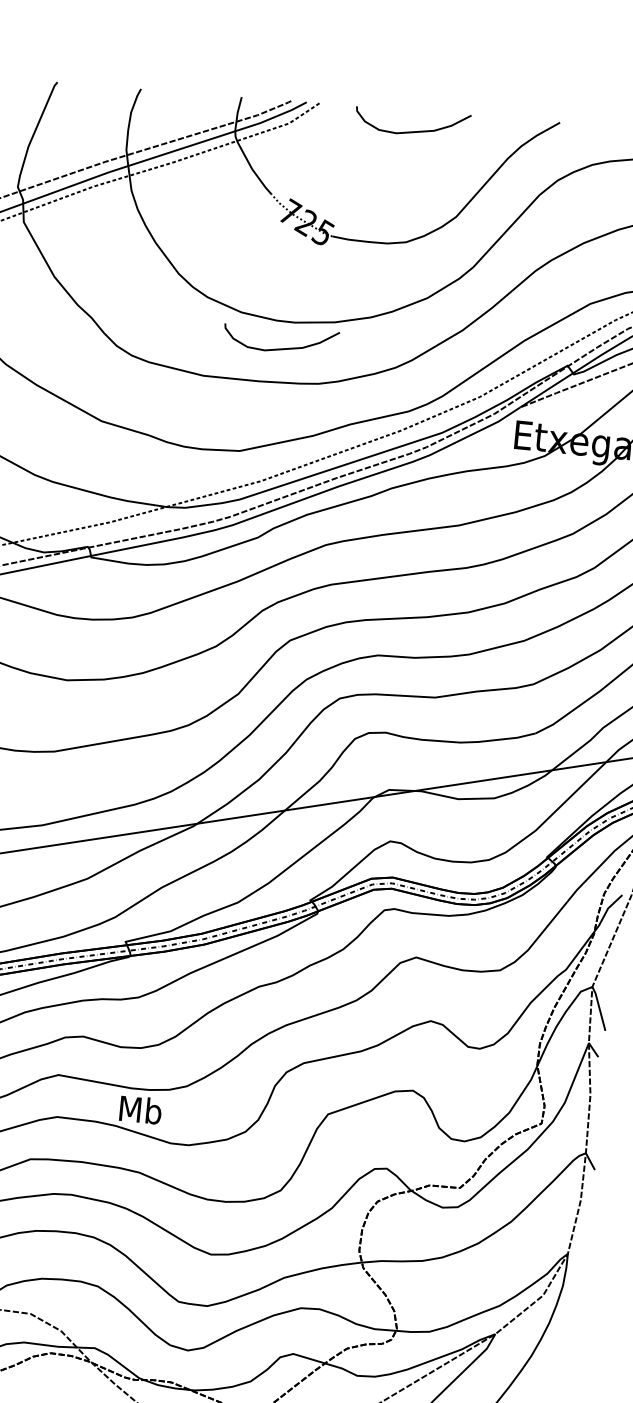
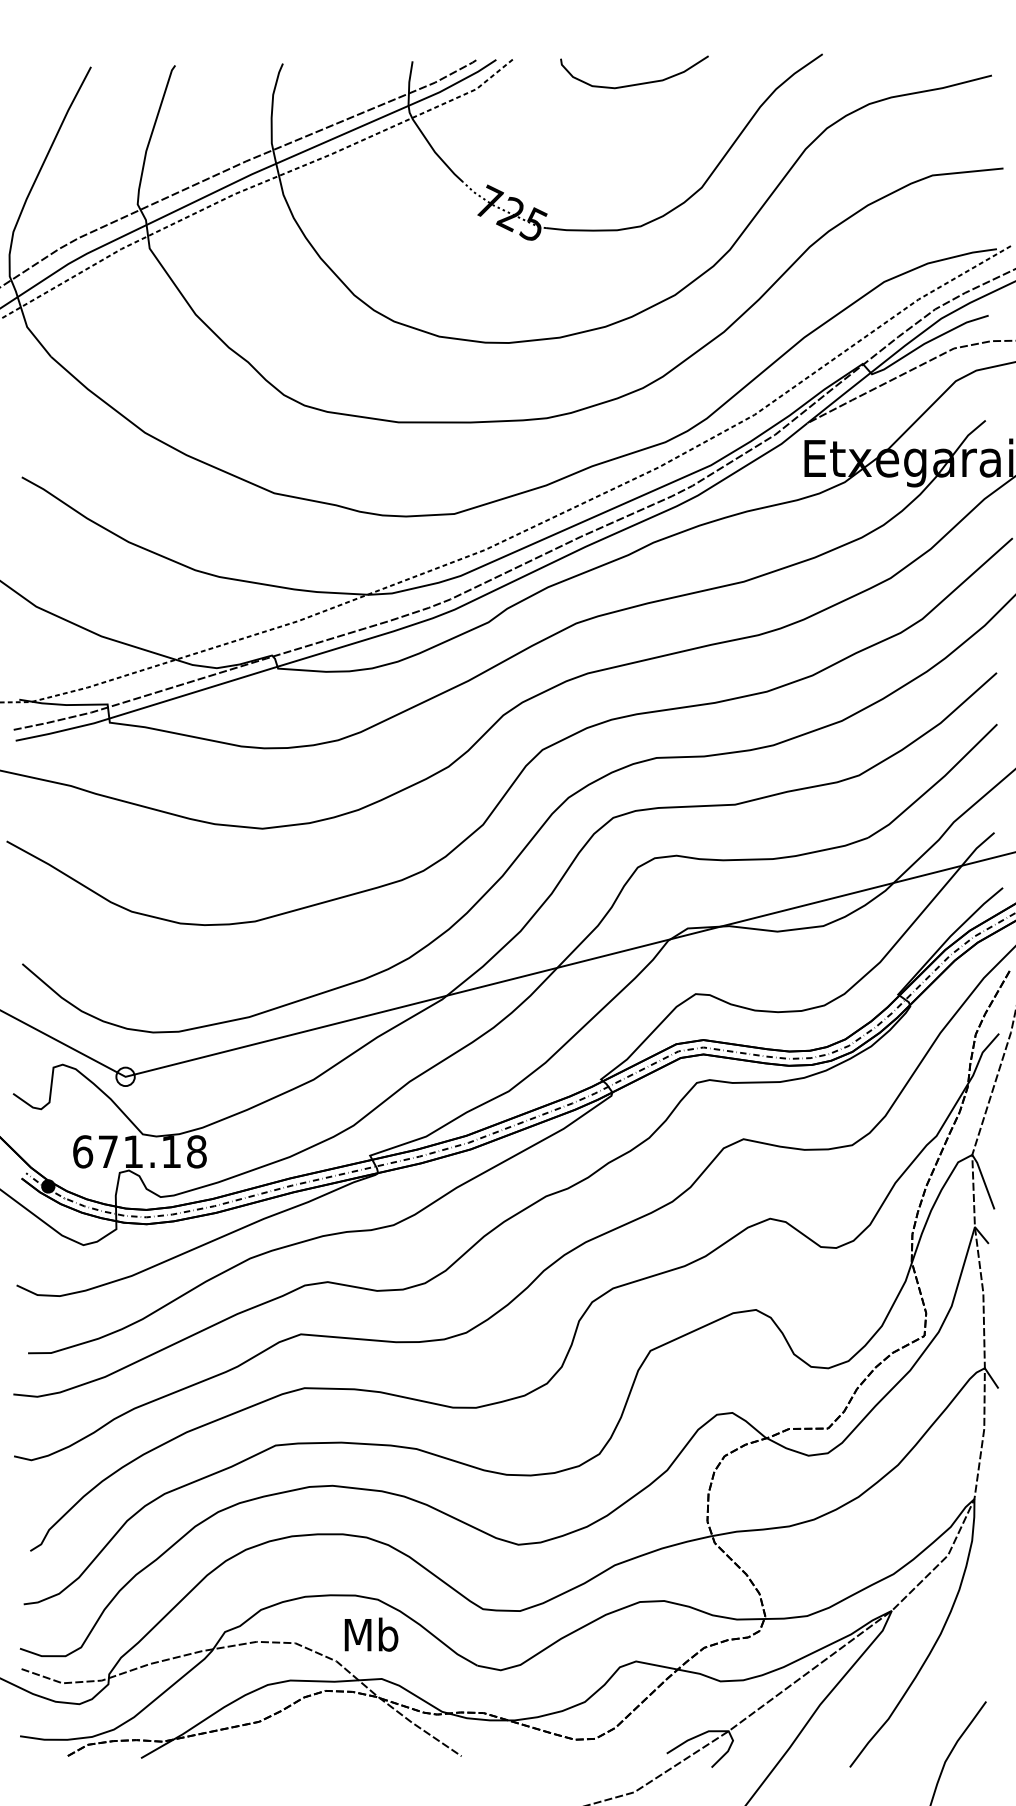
curve: (281, 348) -> (495, 377), removed
text: (140, 1109) -> (371, 1634), moved

